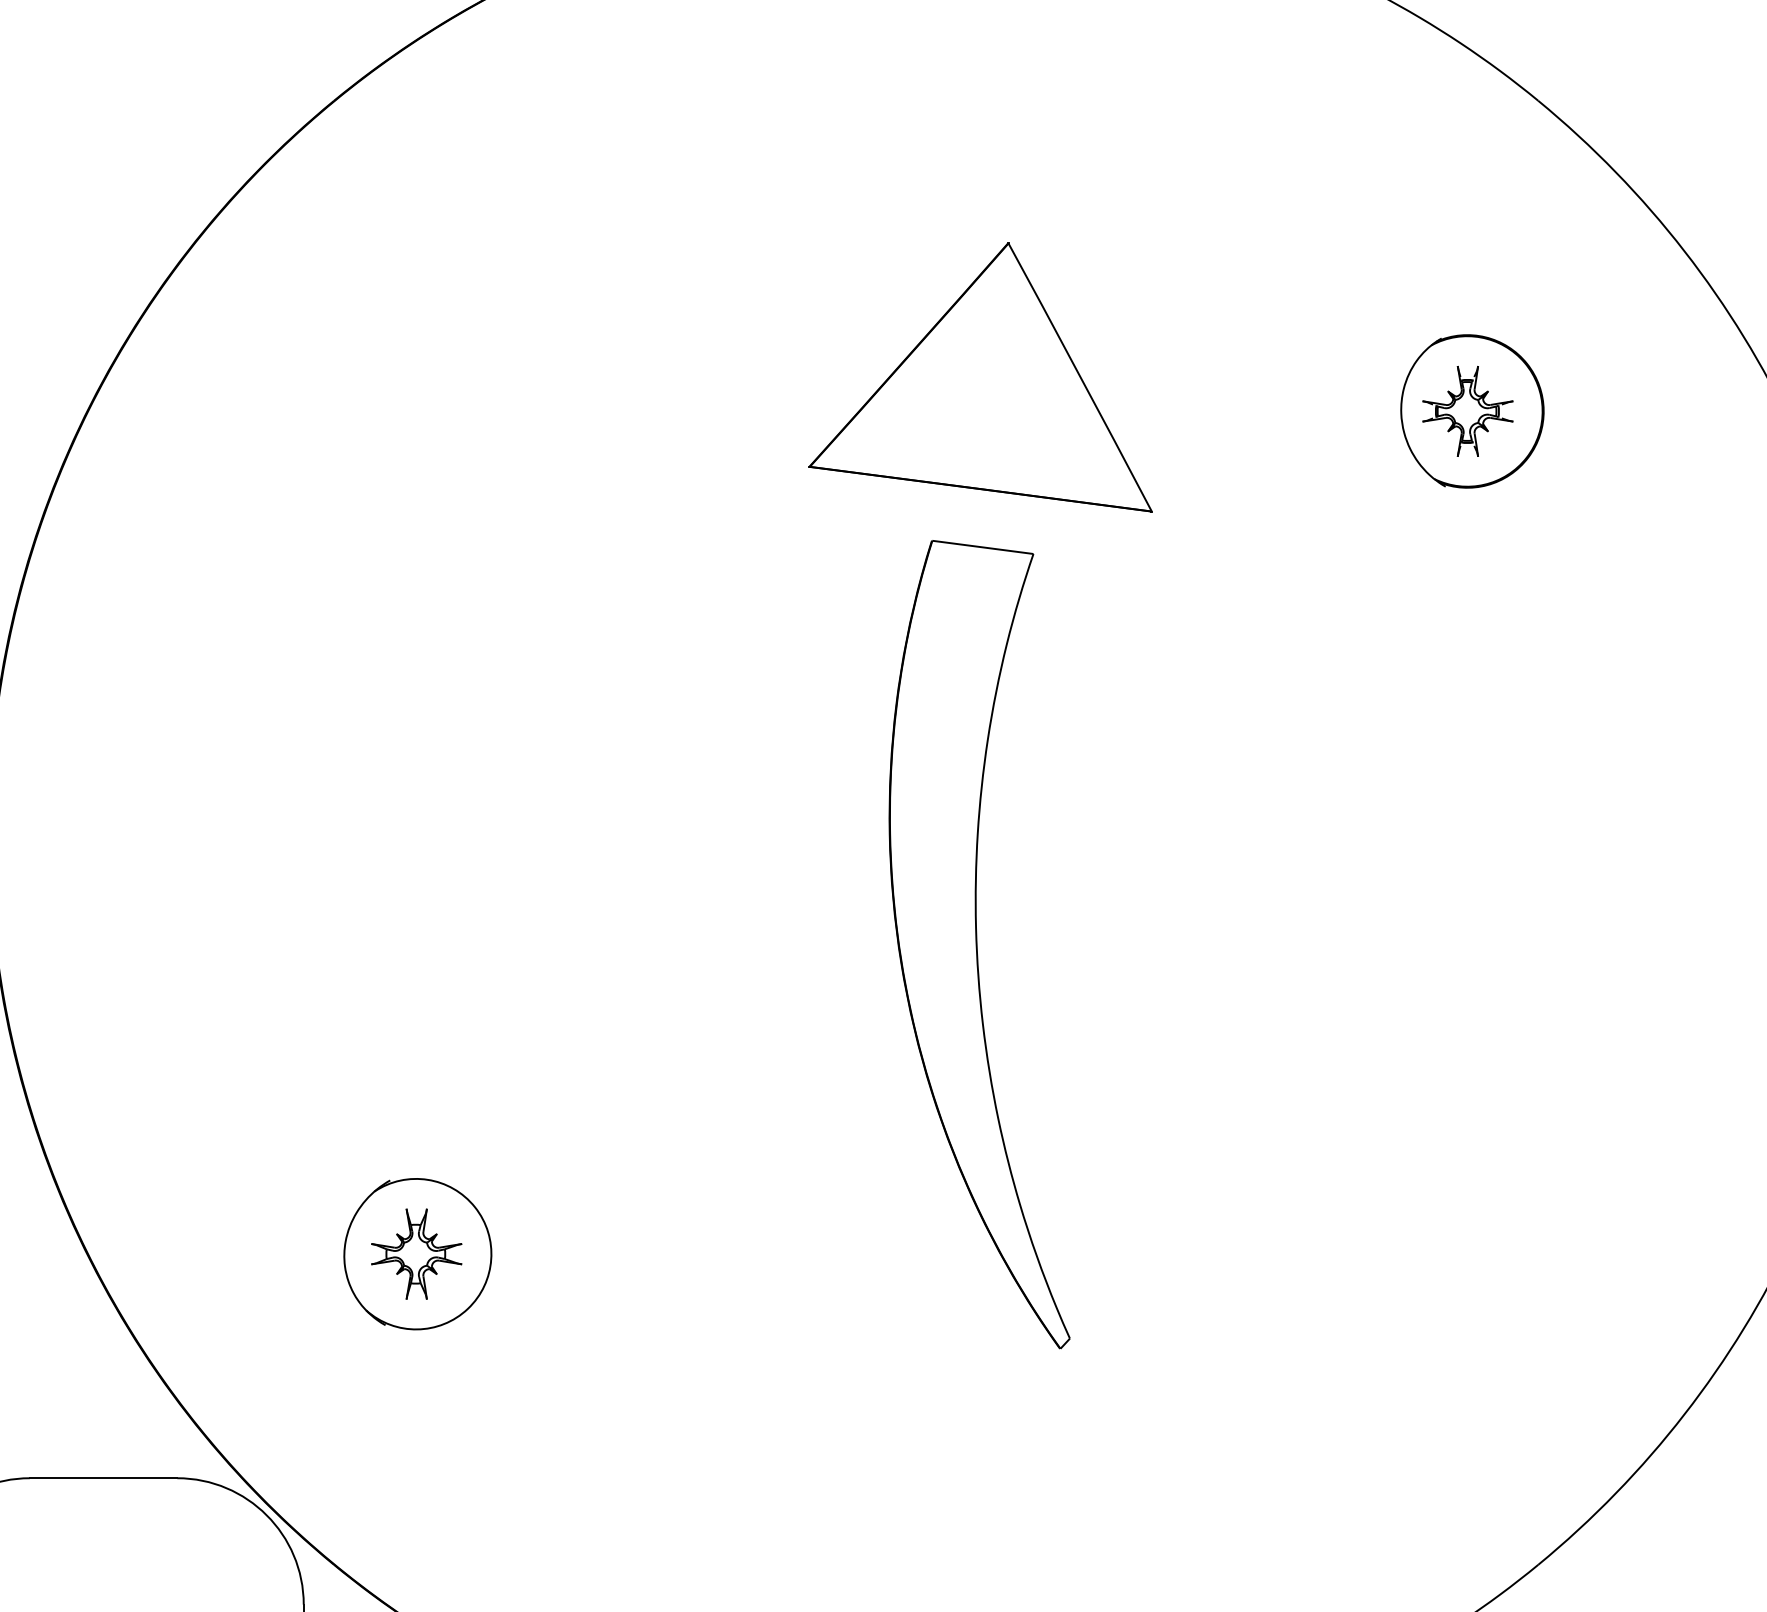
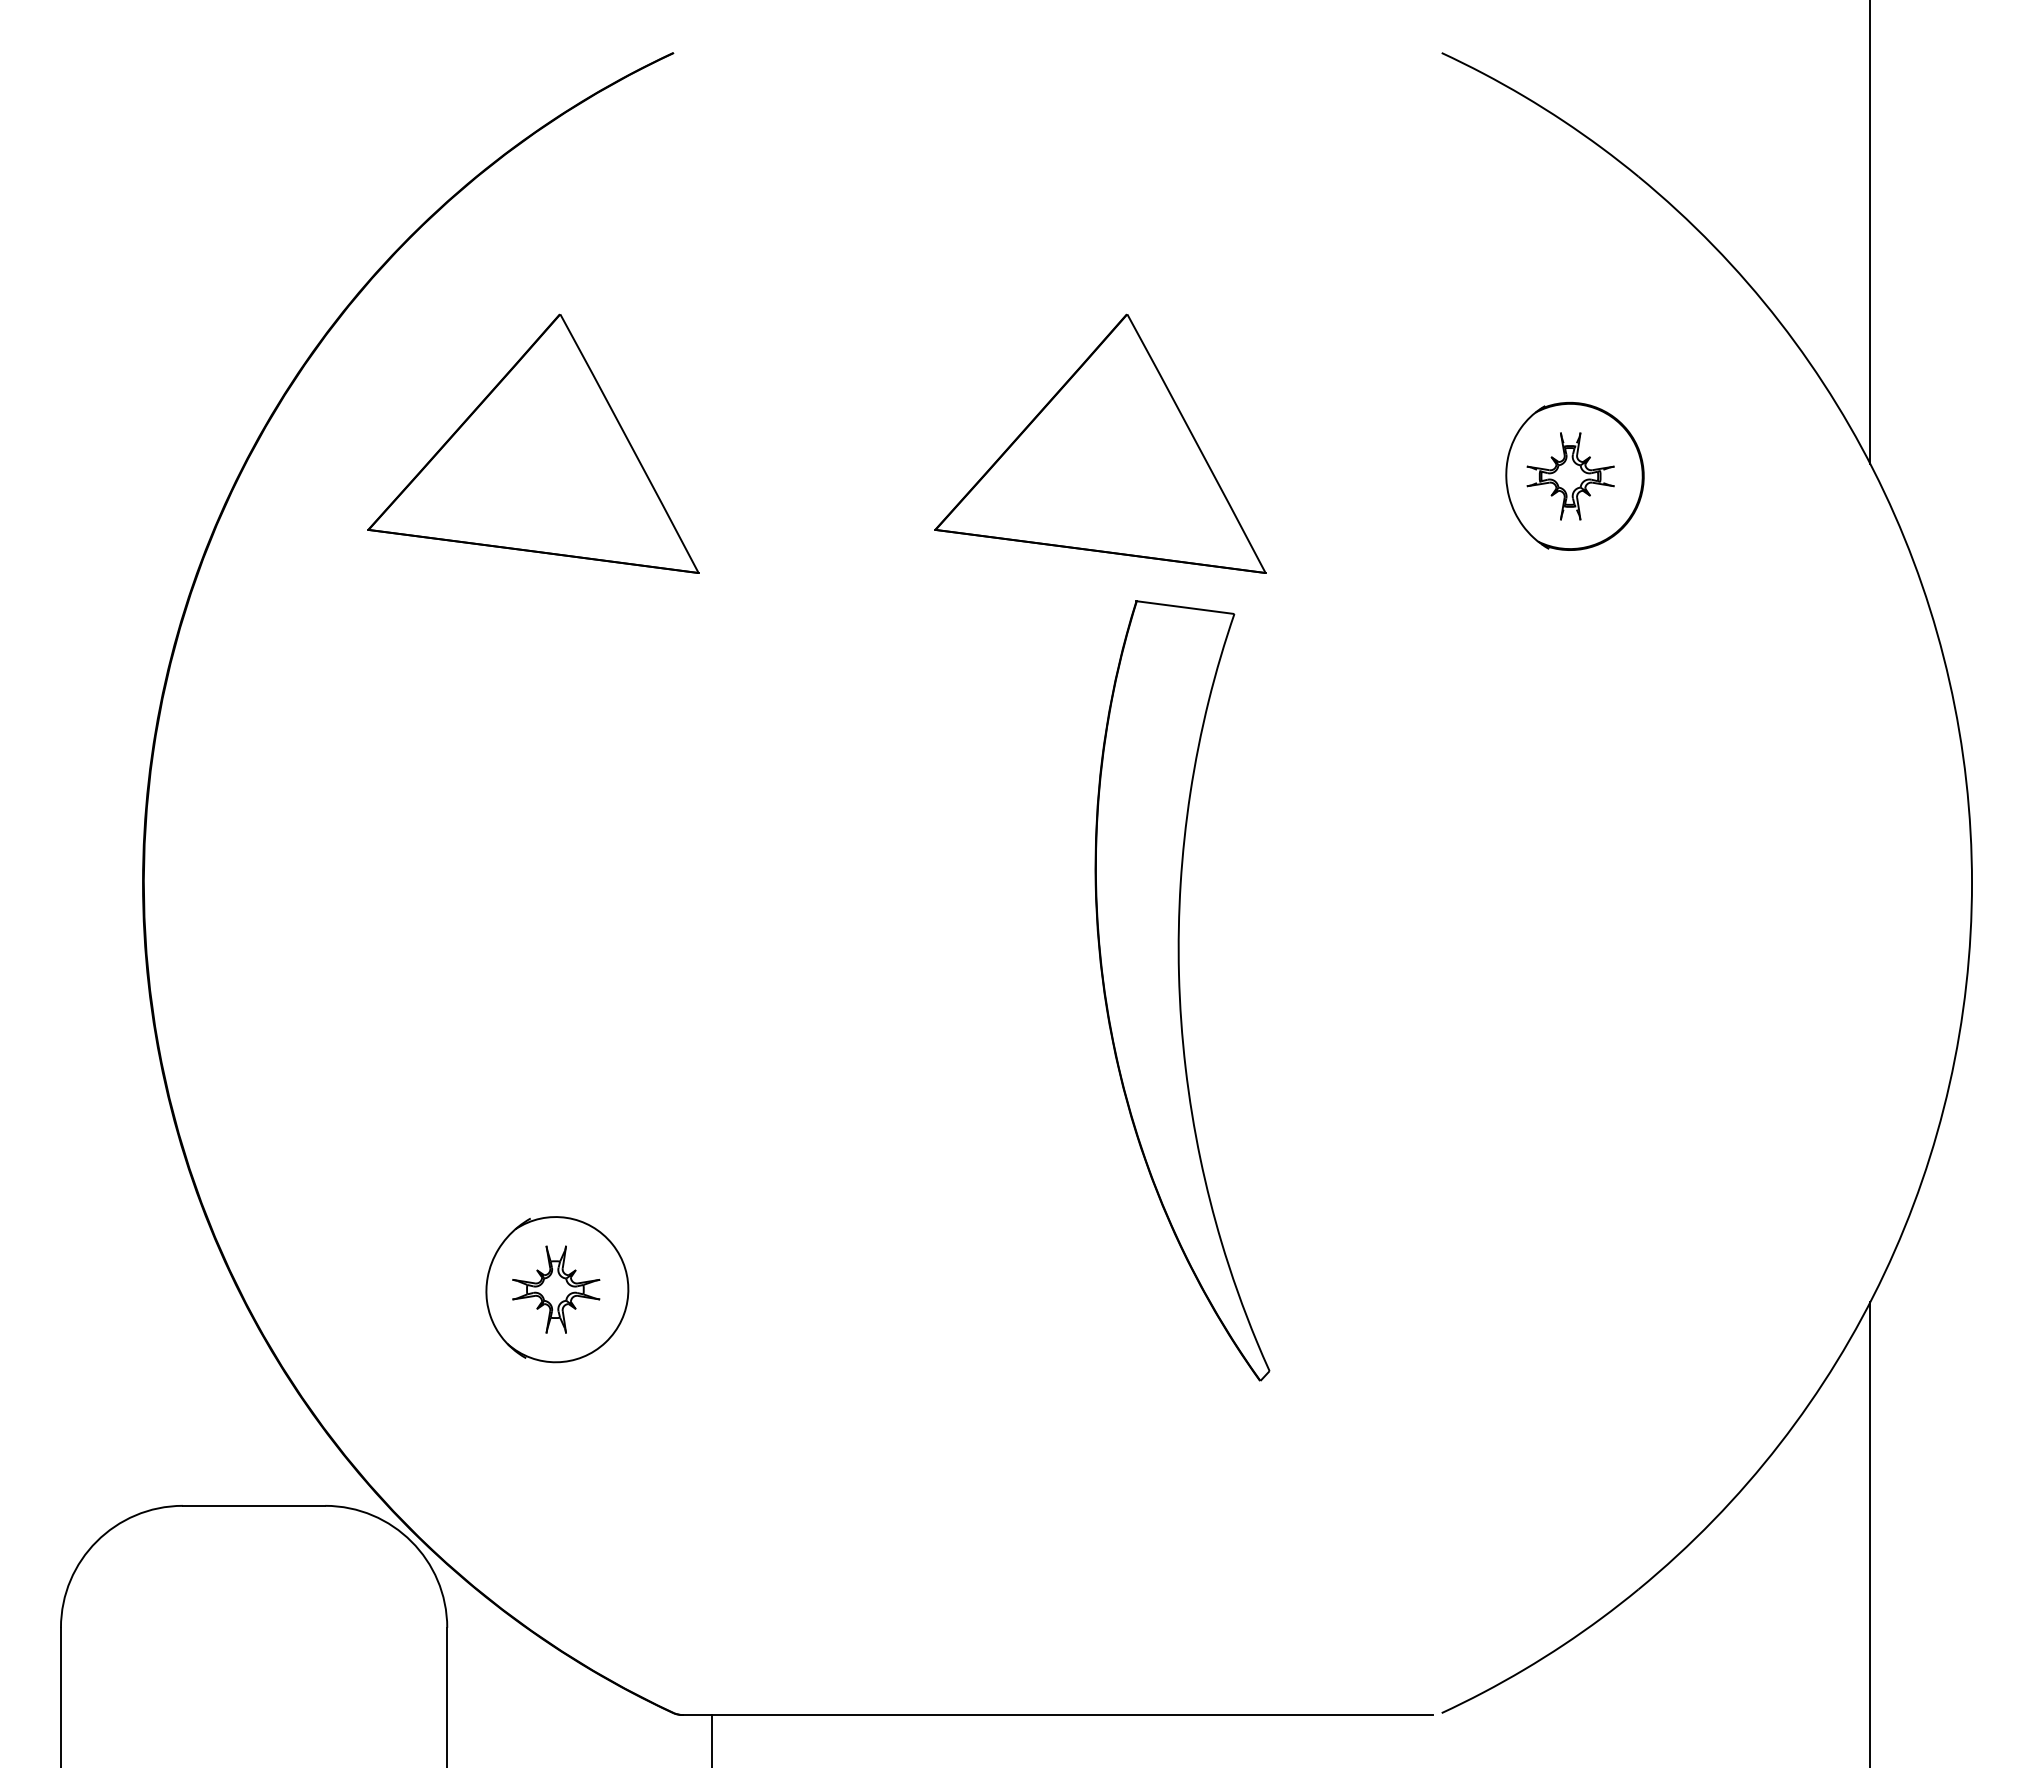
part: (393, 377) -> (533, 443), added
part: (979, 944) -> (1182, 990), moved

